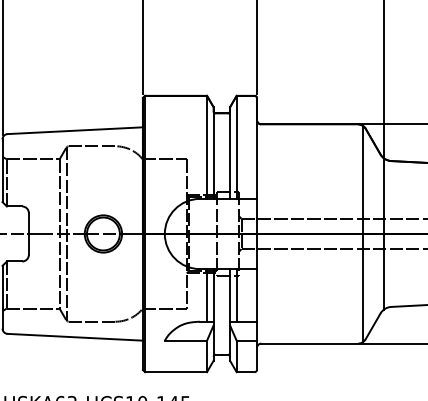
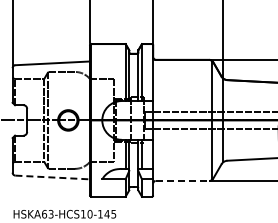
line: (76, 337) -> (53, 177), solid -> dashed
line: (309, 344) -> (182, 181), solid -> dashed

